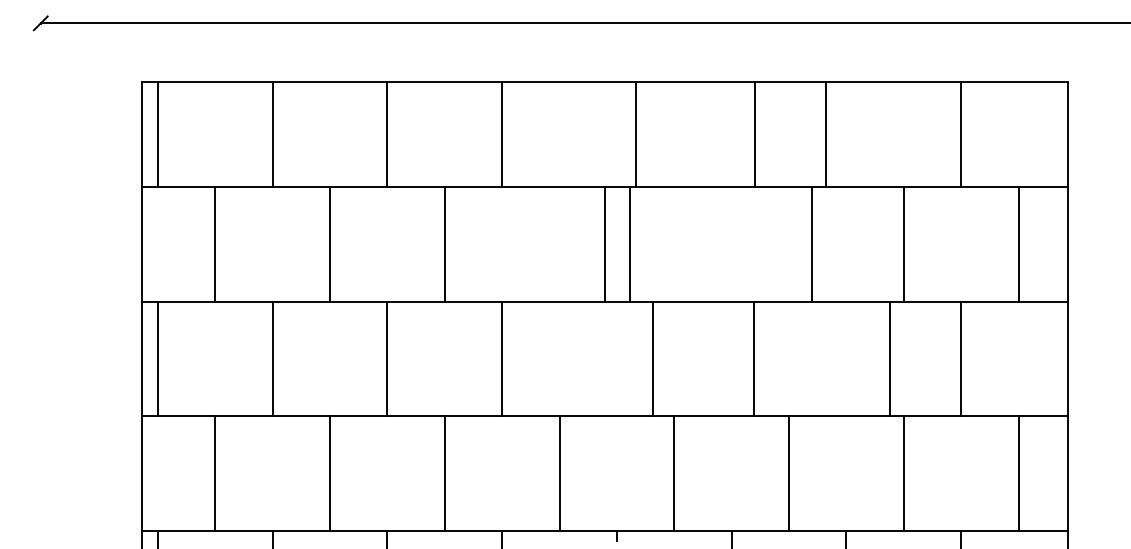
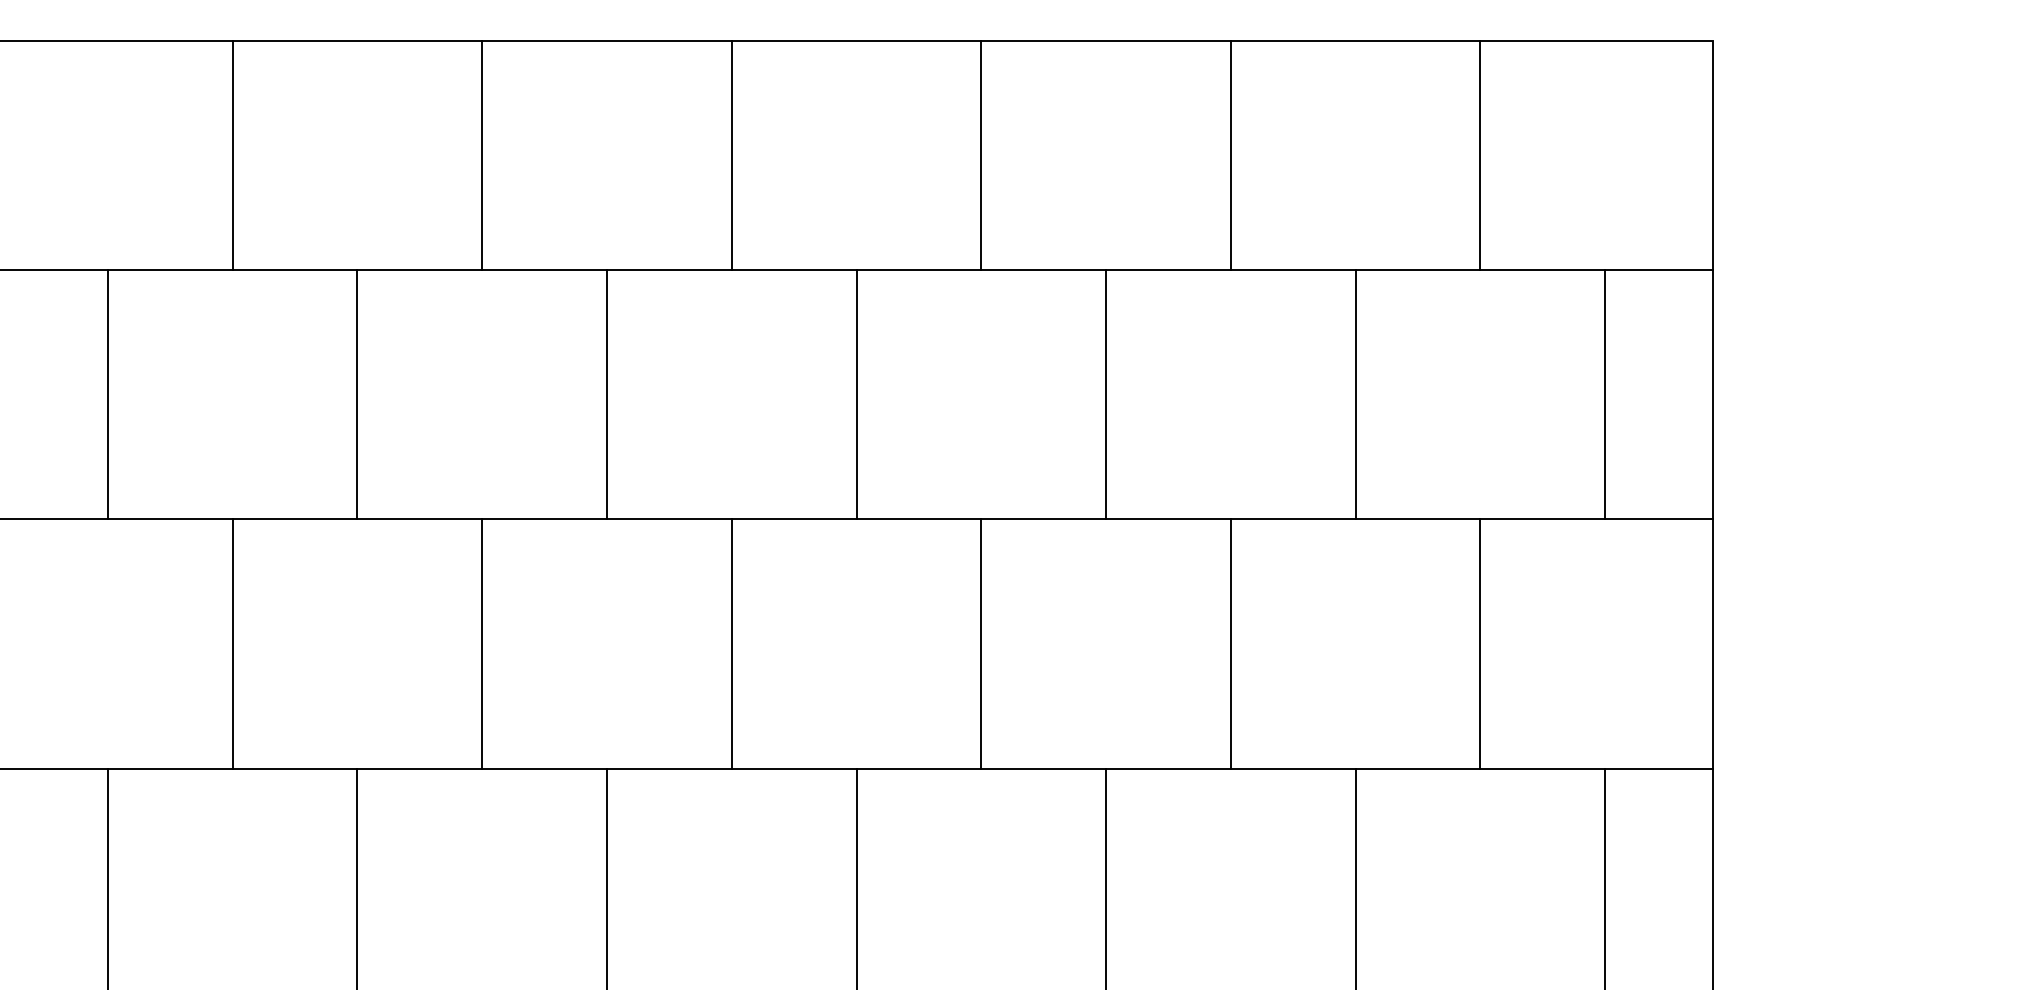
line: (635, 133) -> (730, 153), moved
line: (754, 133) -> (980, 153), moved
line: (826, 133) -> (1230, 153), moved
line: (604, 243) -> (606, 392), moved
line: (630, 243) -> (856, 392), moved
line: (812, 243) -> (1107, 392), moved
line: (652, 358) -> (730, 642), moved
line: (753, 358) -> (980, 642), moved
line: (890, 358) -> (1230, 642), moved

